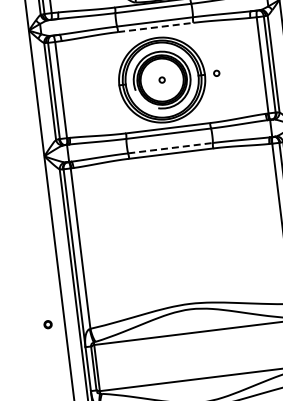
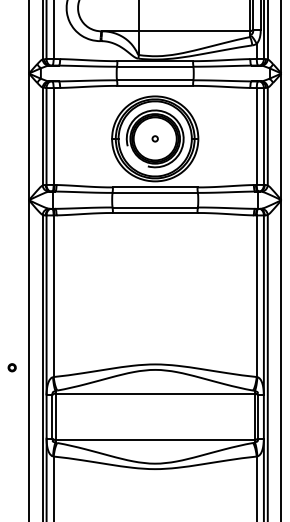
line: (155, 27) -> (155, 85), dashed -> solid
circle: (215, 73) -> (209, 138), removed
line: (170, 148) -> (155, 207), dashed -> solid

